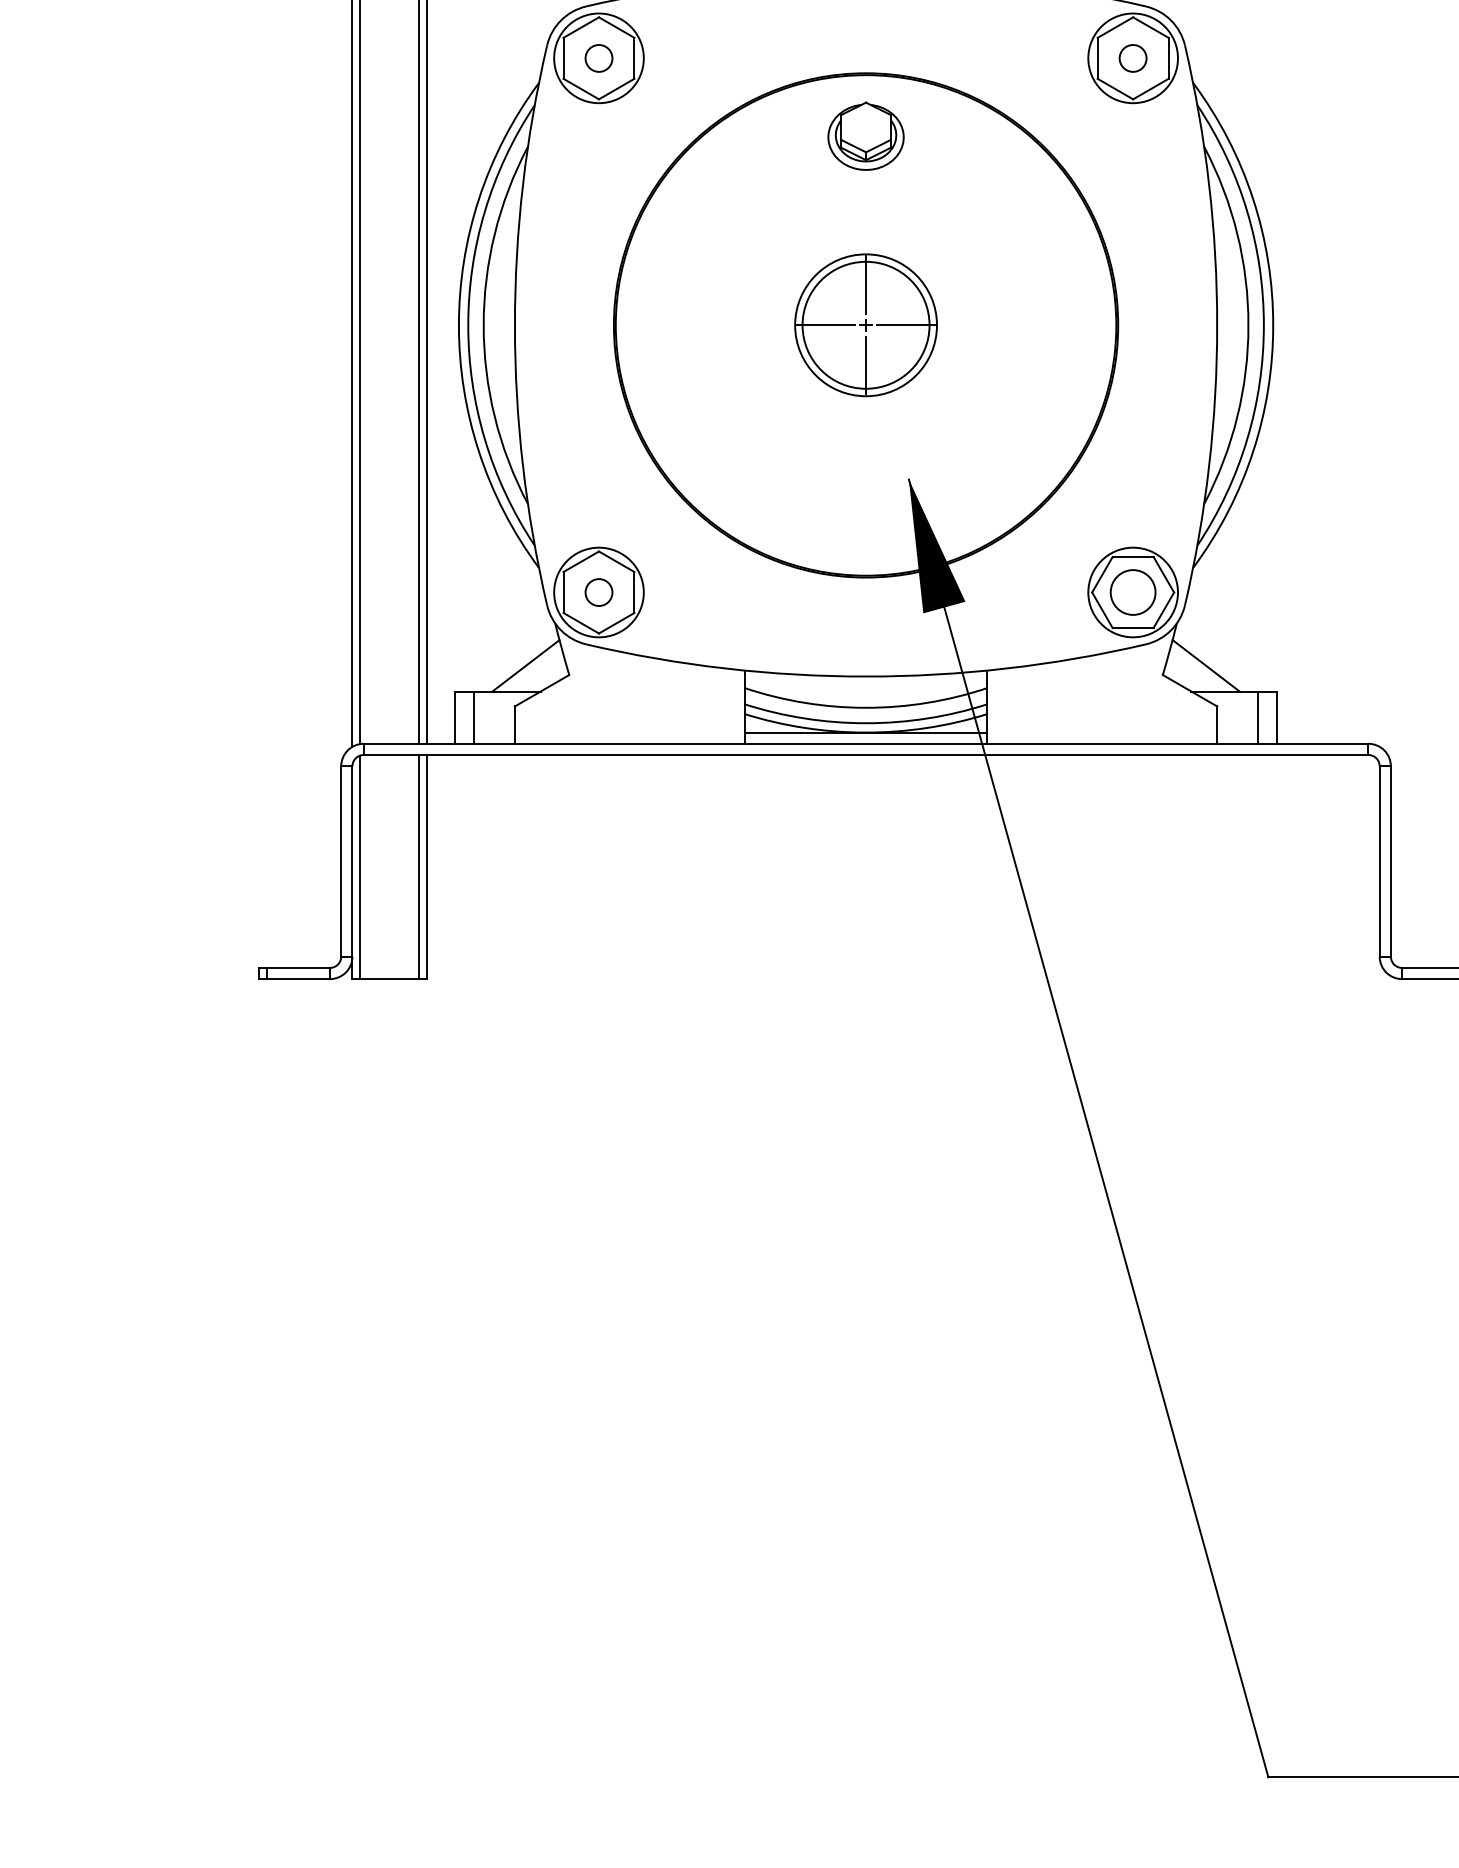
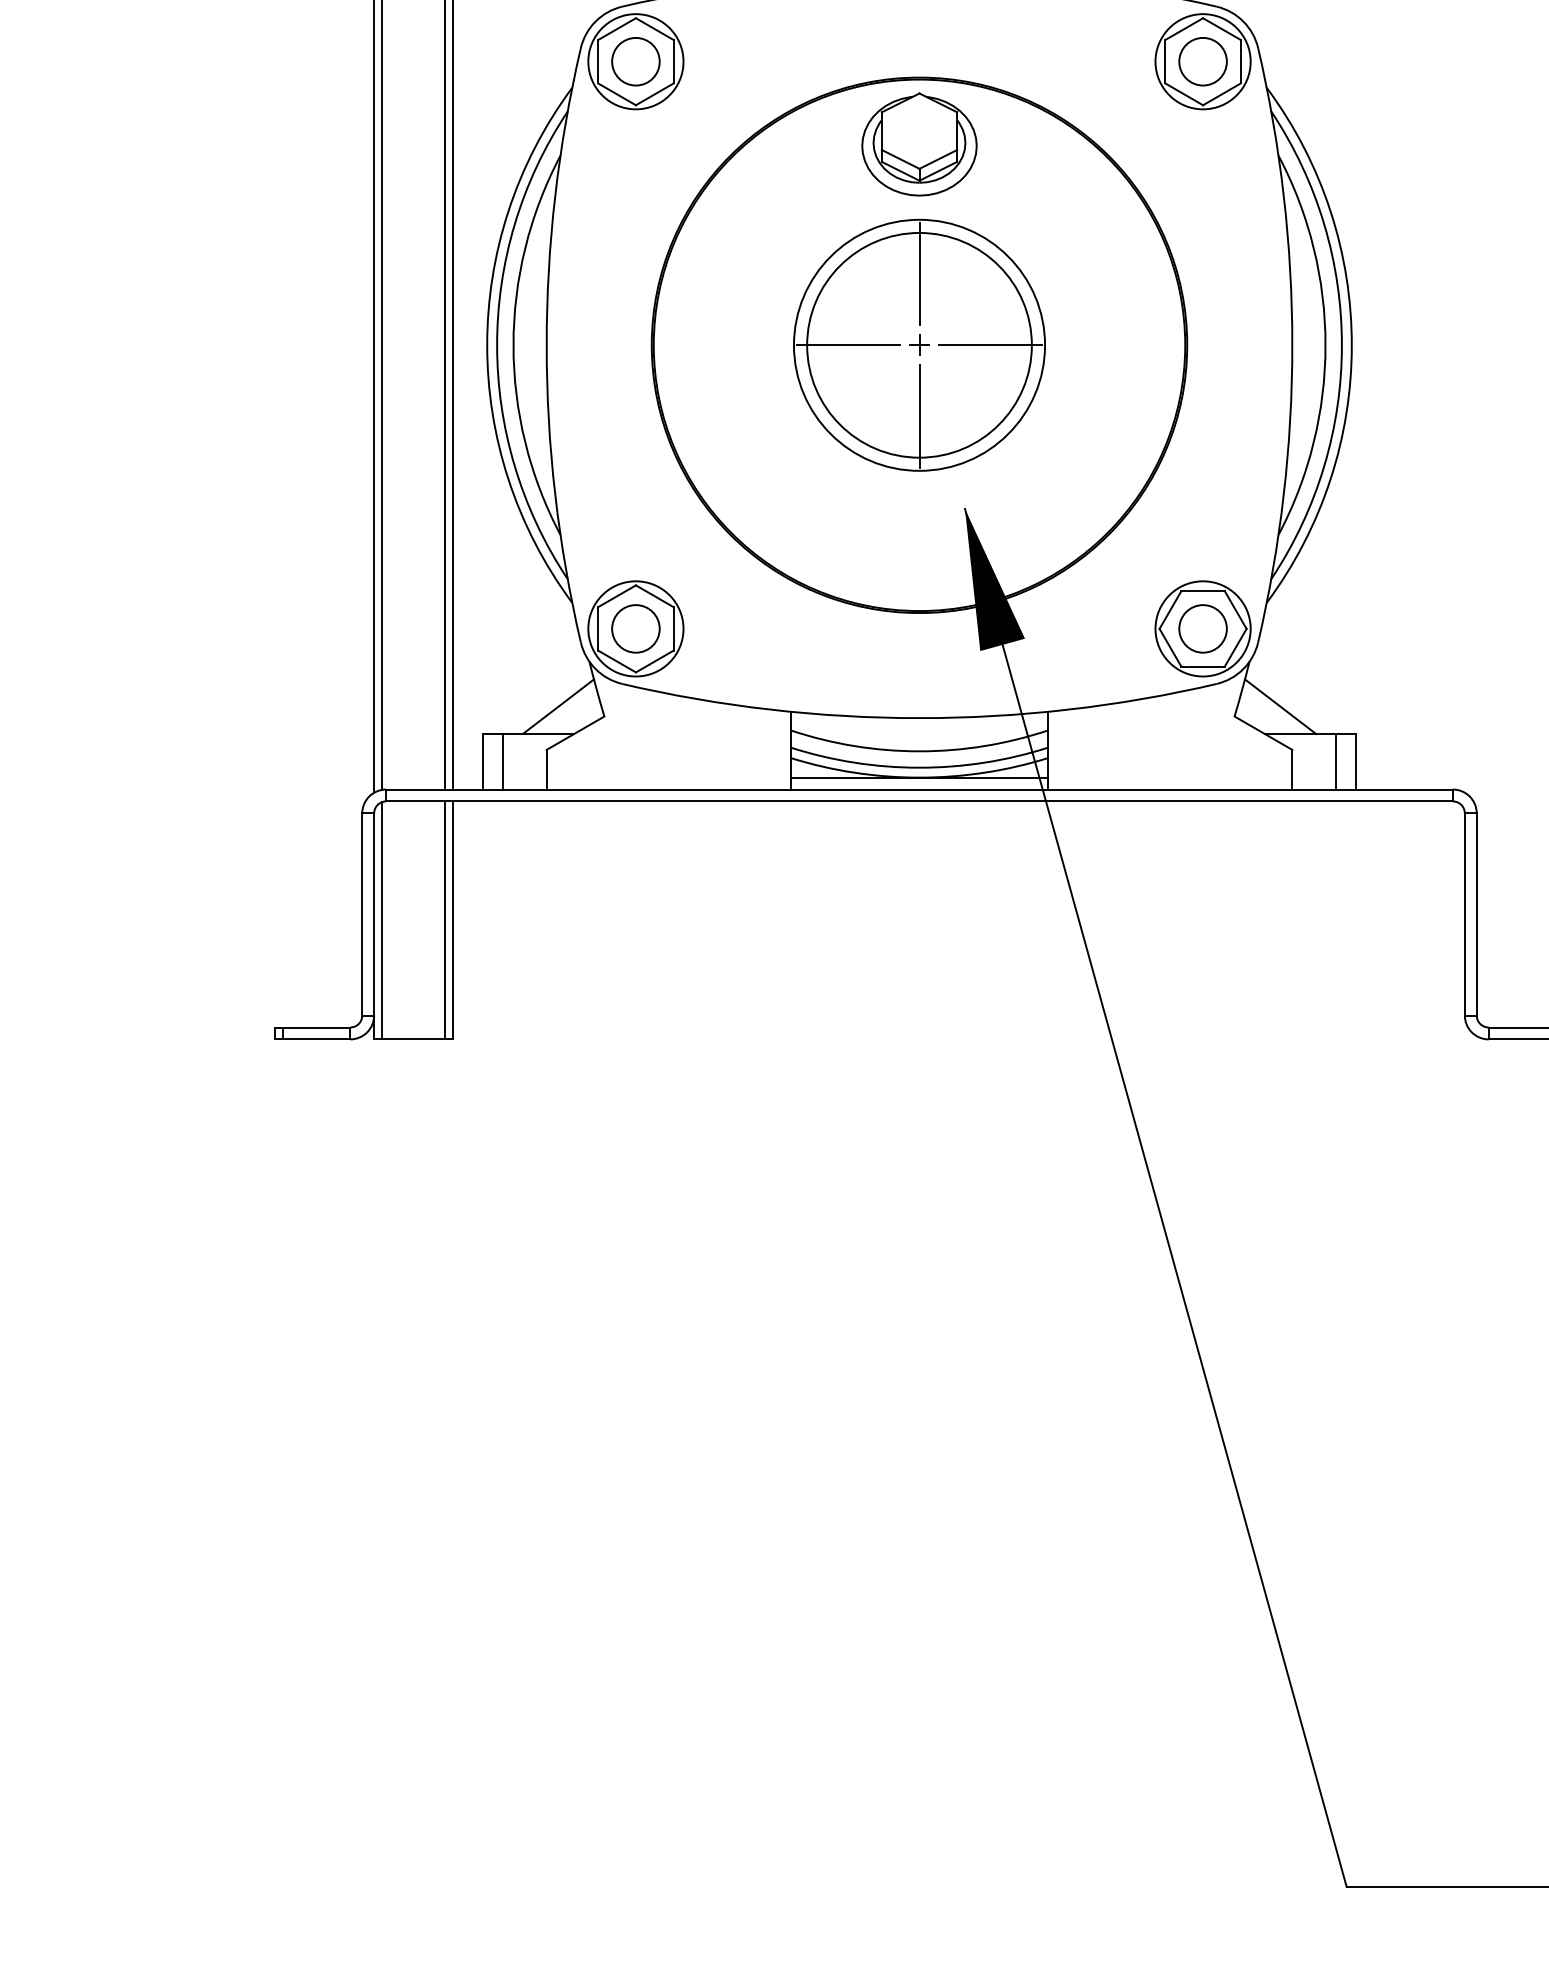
circle: (598, 58) -> (635, 61), size x1.67
circle: (1132, 58) -> (1202, 61), size x1.67
part: (866, 136) -> (919, 144), size x1.43
part: (866, 324) -> (919, 344), size x1.67
circle: (598, 592) -> (635, 628), size x1.67

